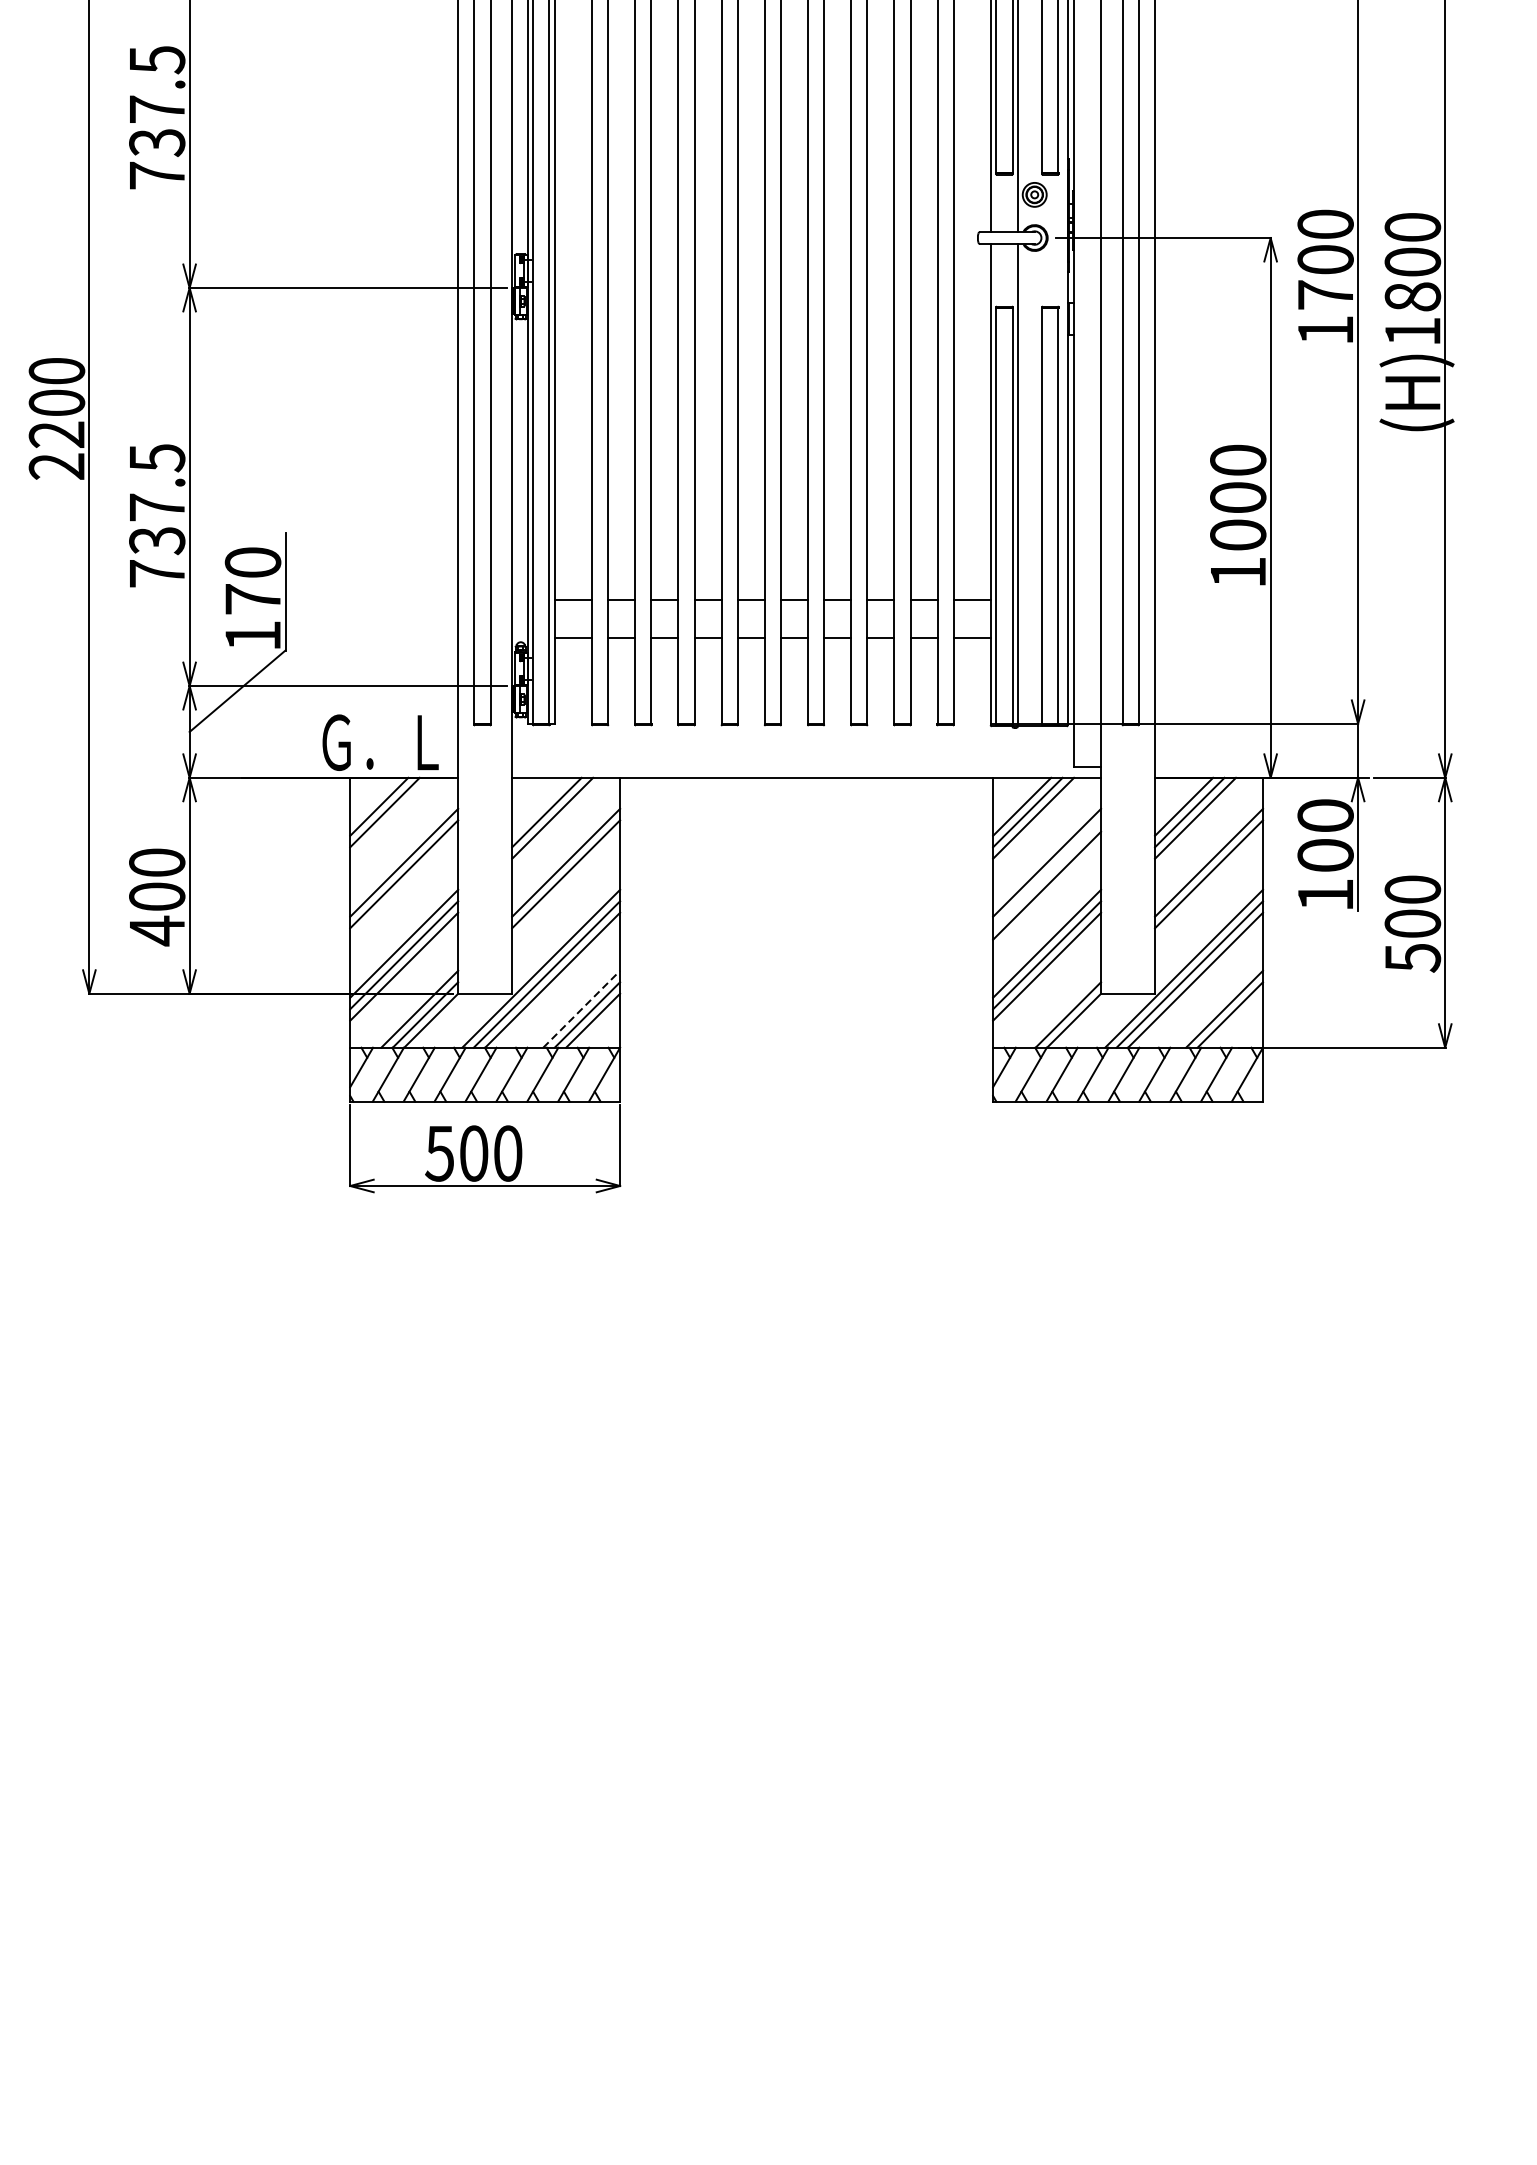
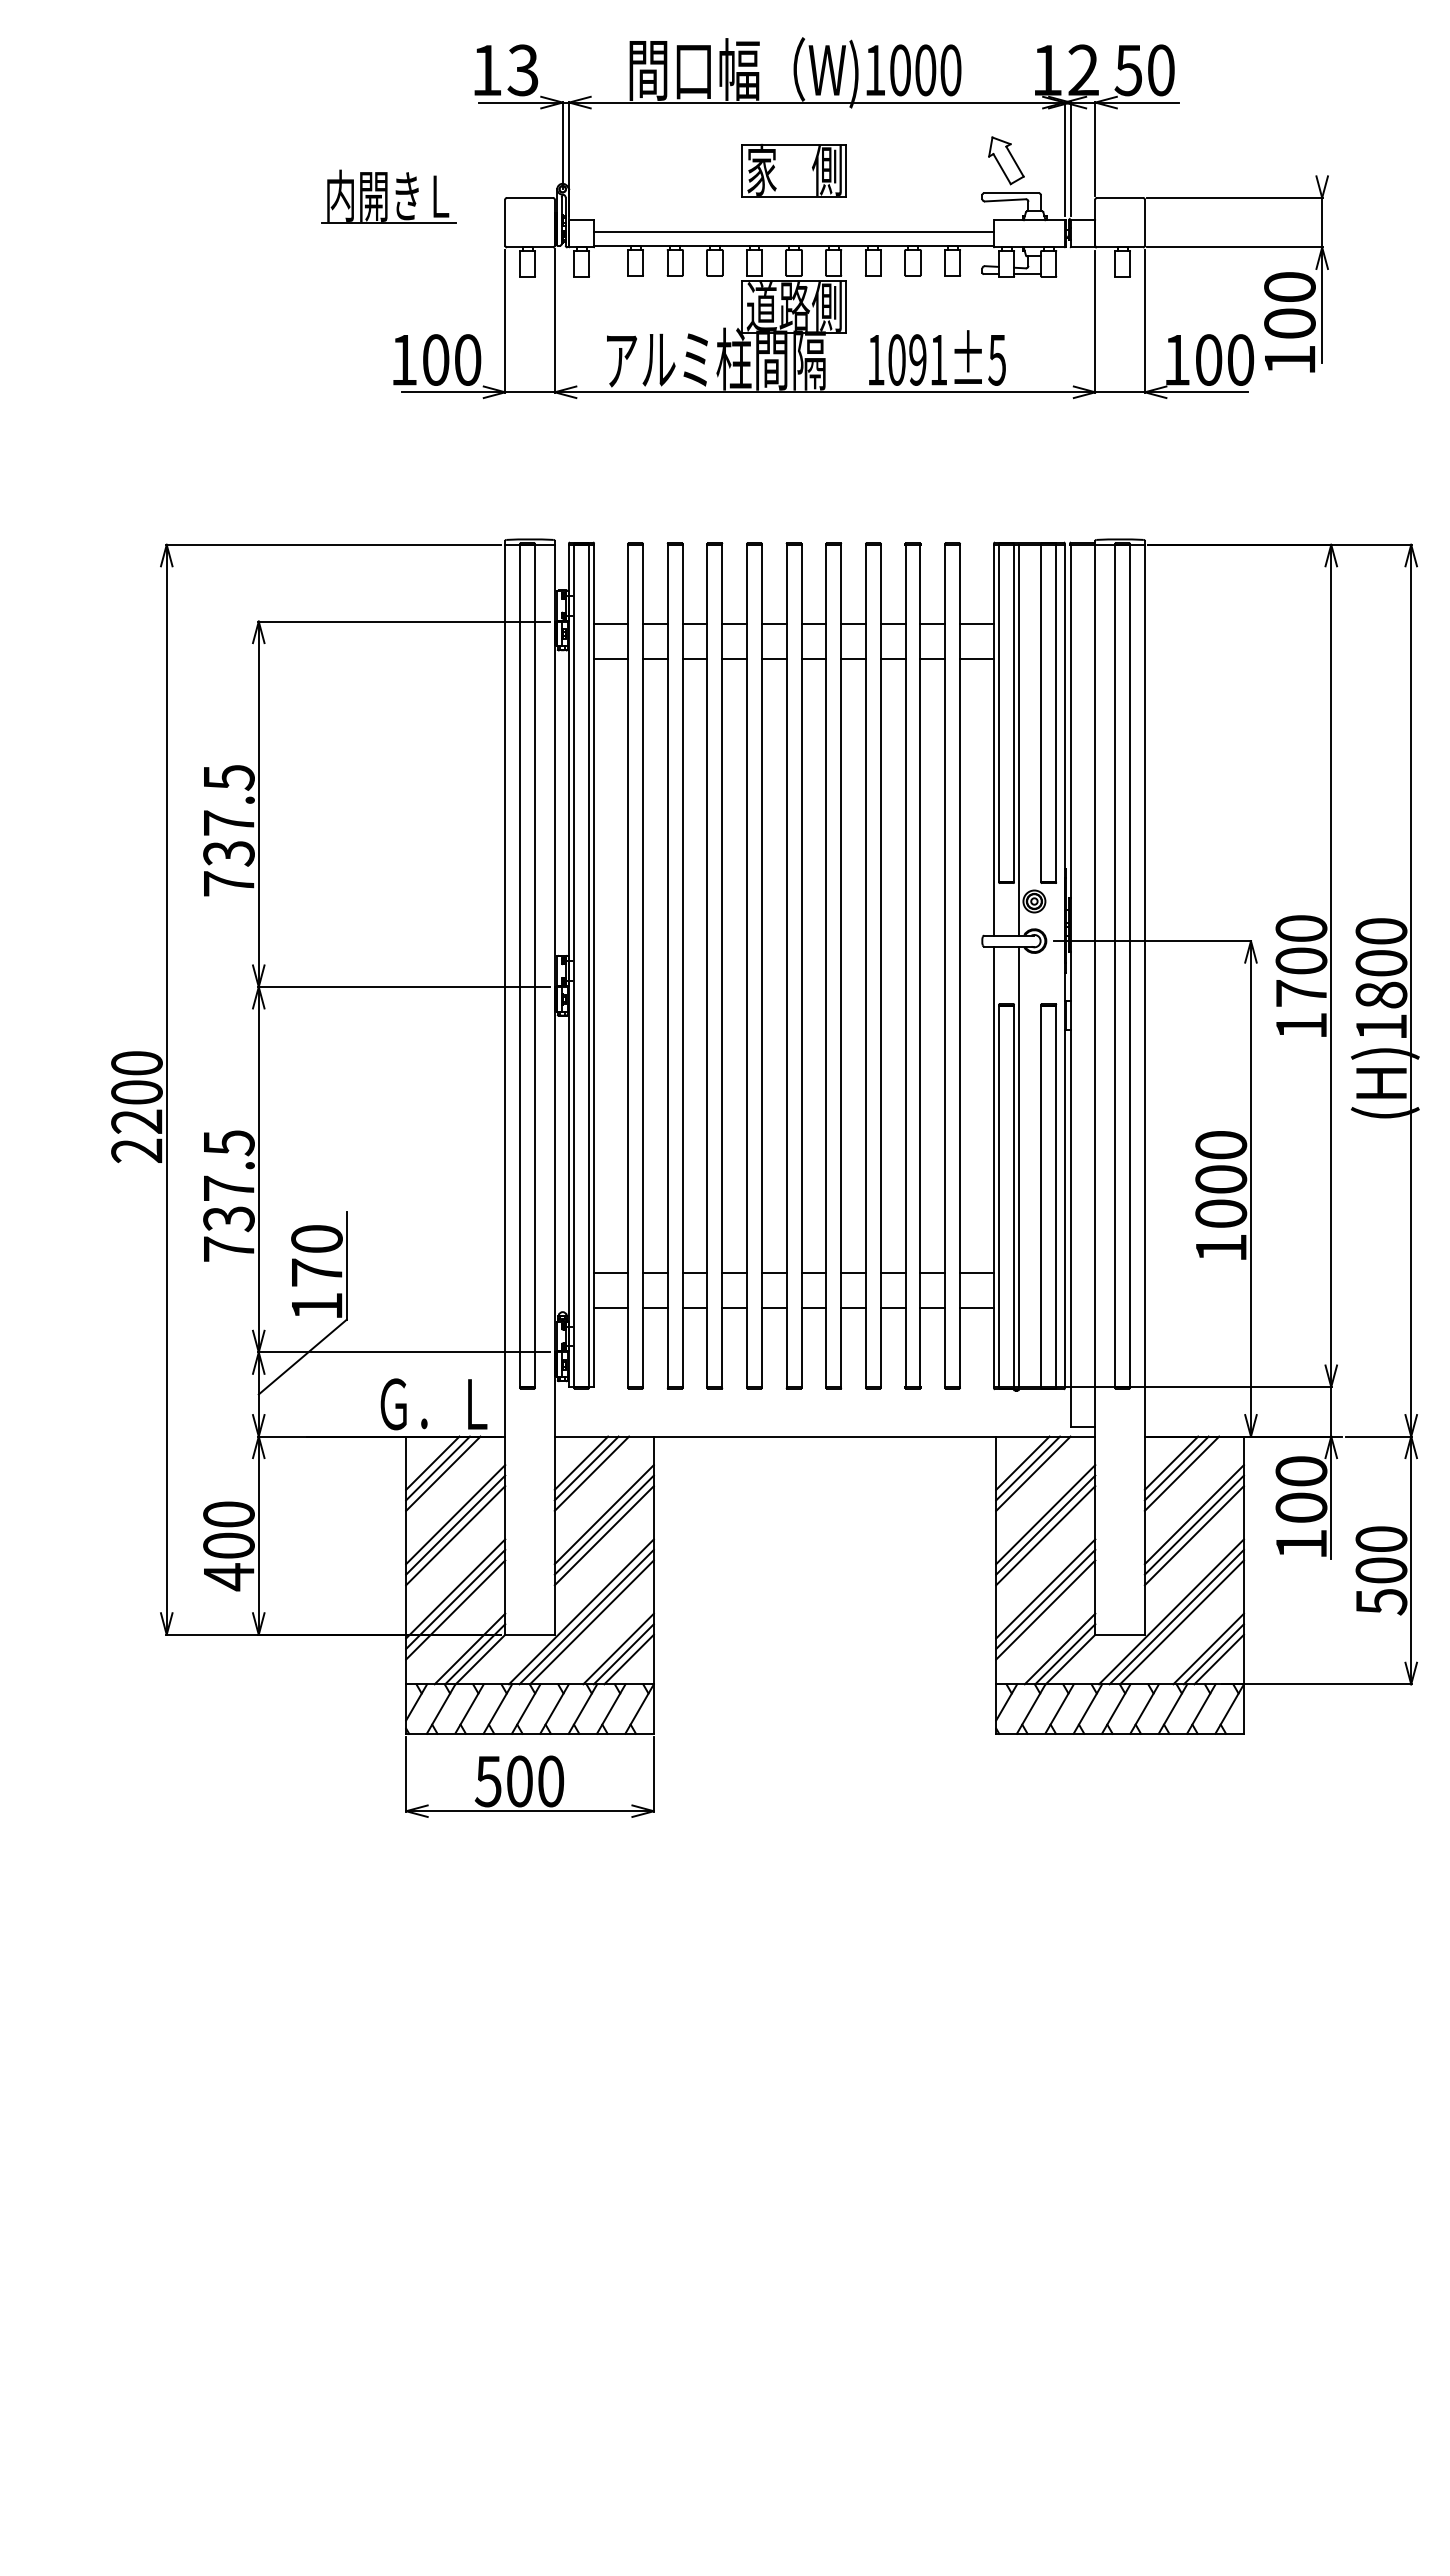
line: (541, 806) -> (581, 1462), added
line: (390, 818) -> (443, 1473), added
line: (1046, 873) -> (1045, 1524), added
line: (403, 885) -> (455, 1535), added
line: (565, 885) -> (603, 1535), added
line: (1208, 885) -> (1193, 1535), added
line: (1062, 1008) -> (1059, 1648), added
line: (581, 1009) -> (618, 1649), dashed -> solid
line: (1235, 1020) -> (1218, 1659), added

